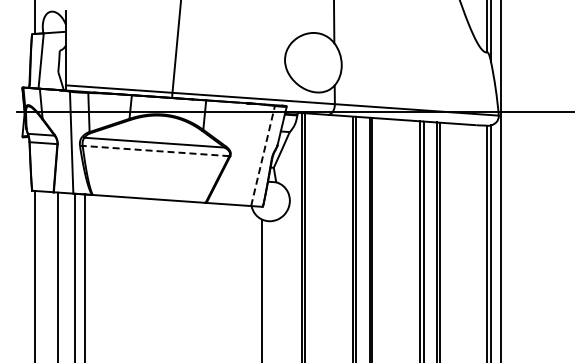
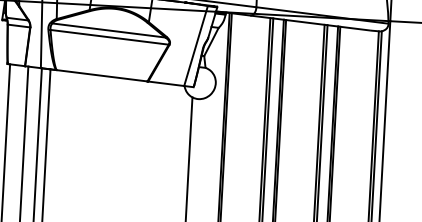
line: (156, 151) -> (110, 37), dashed -> solid
line: (263, 155) -> (196, 45), dashed -> solid

